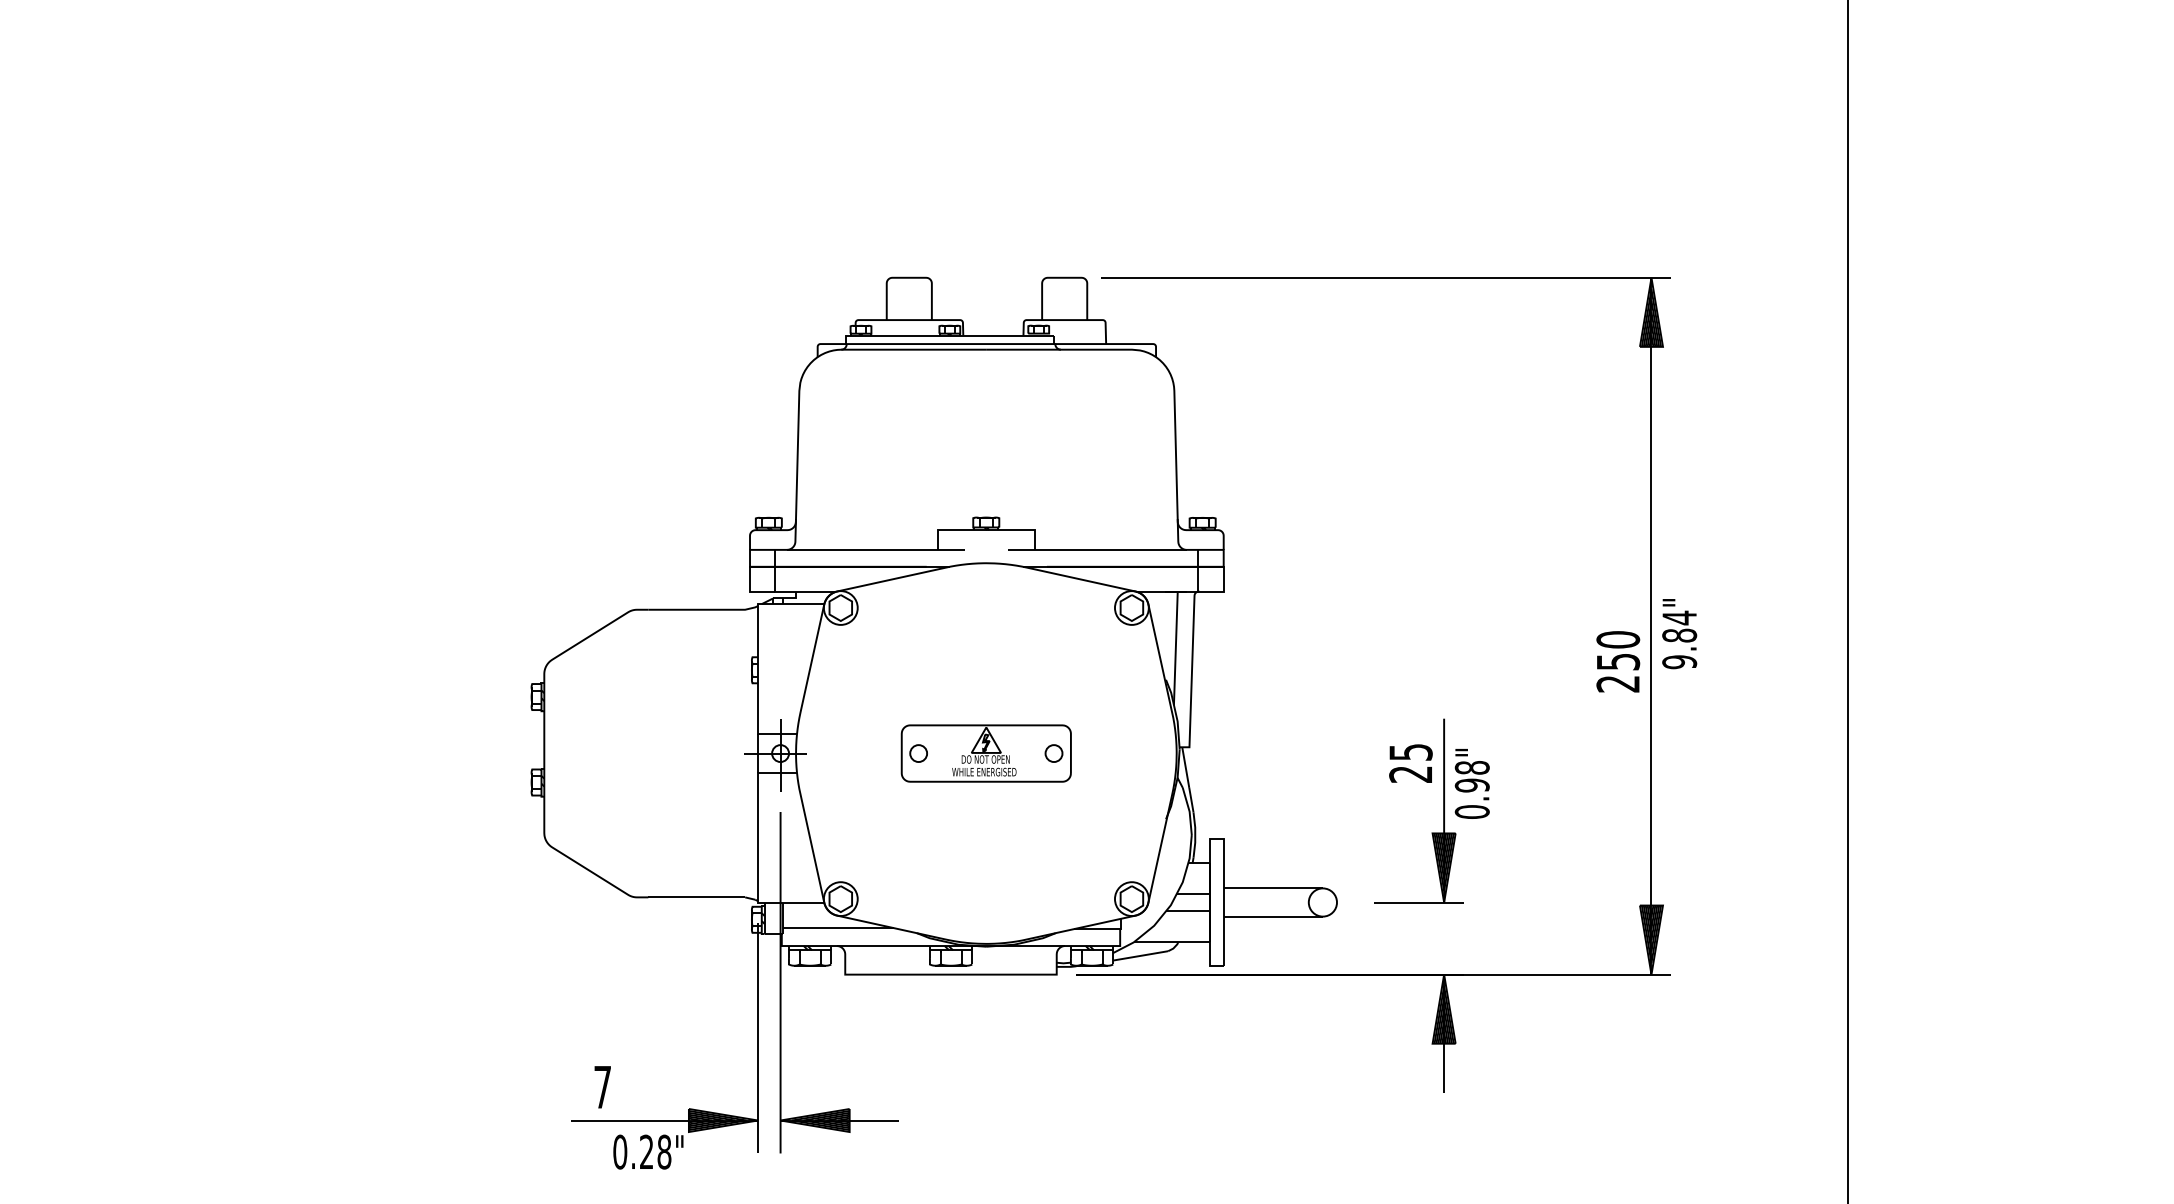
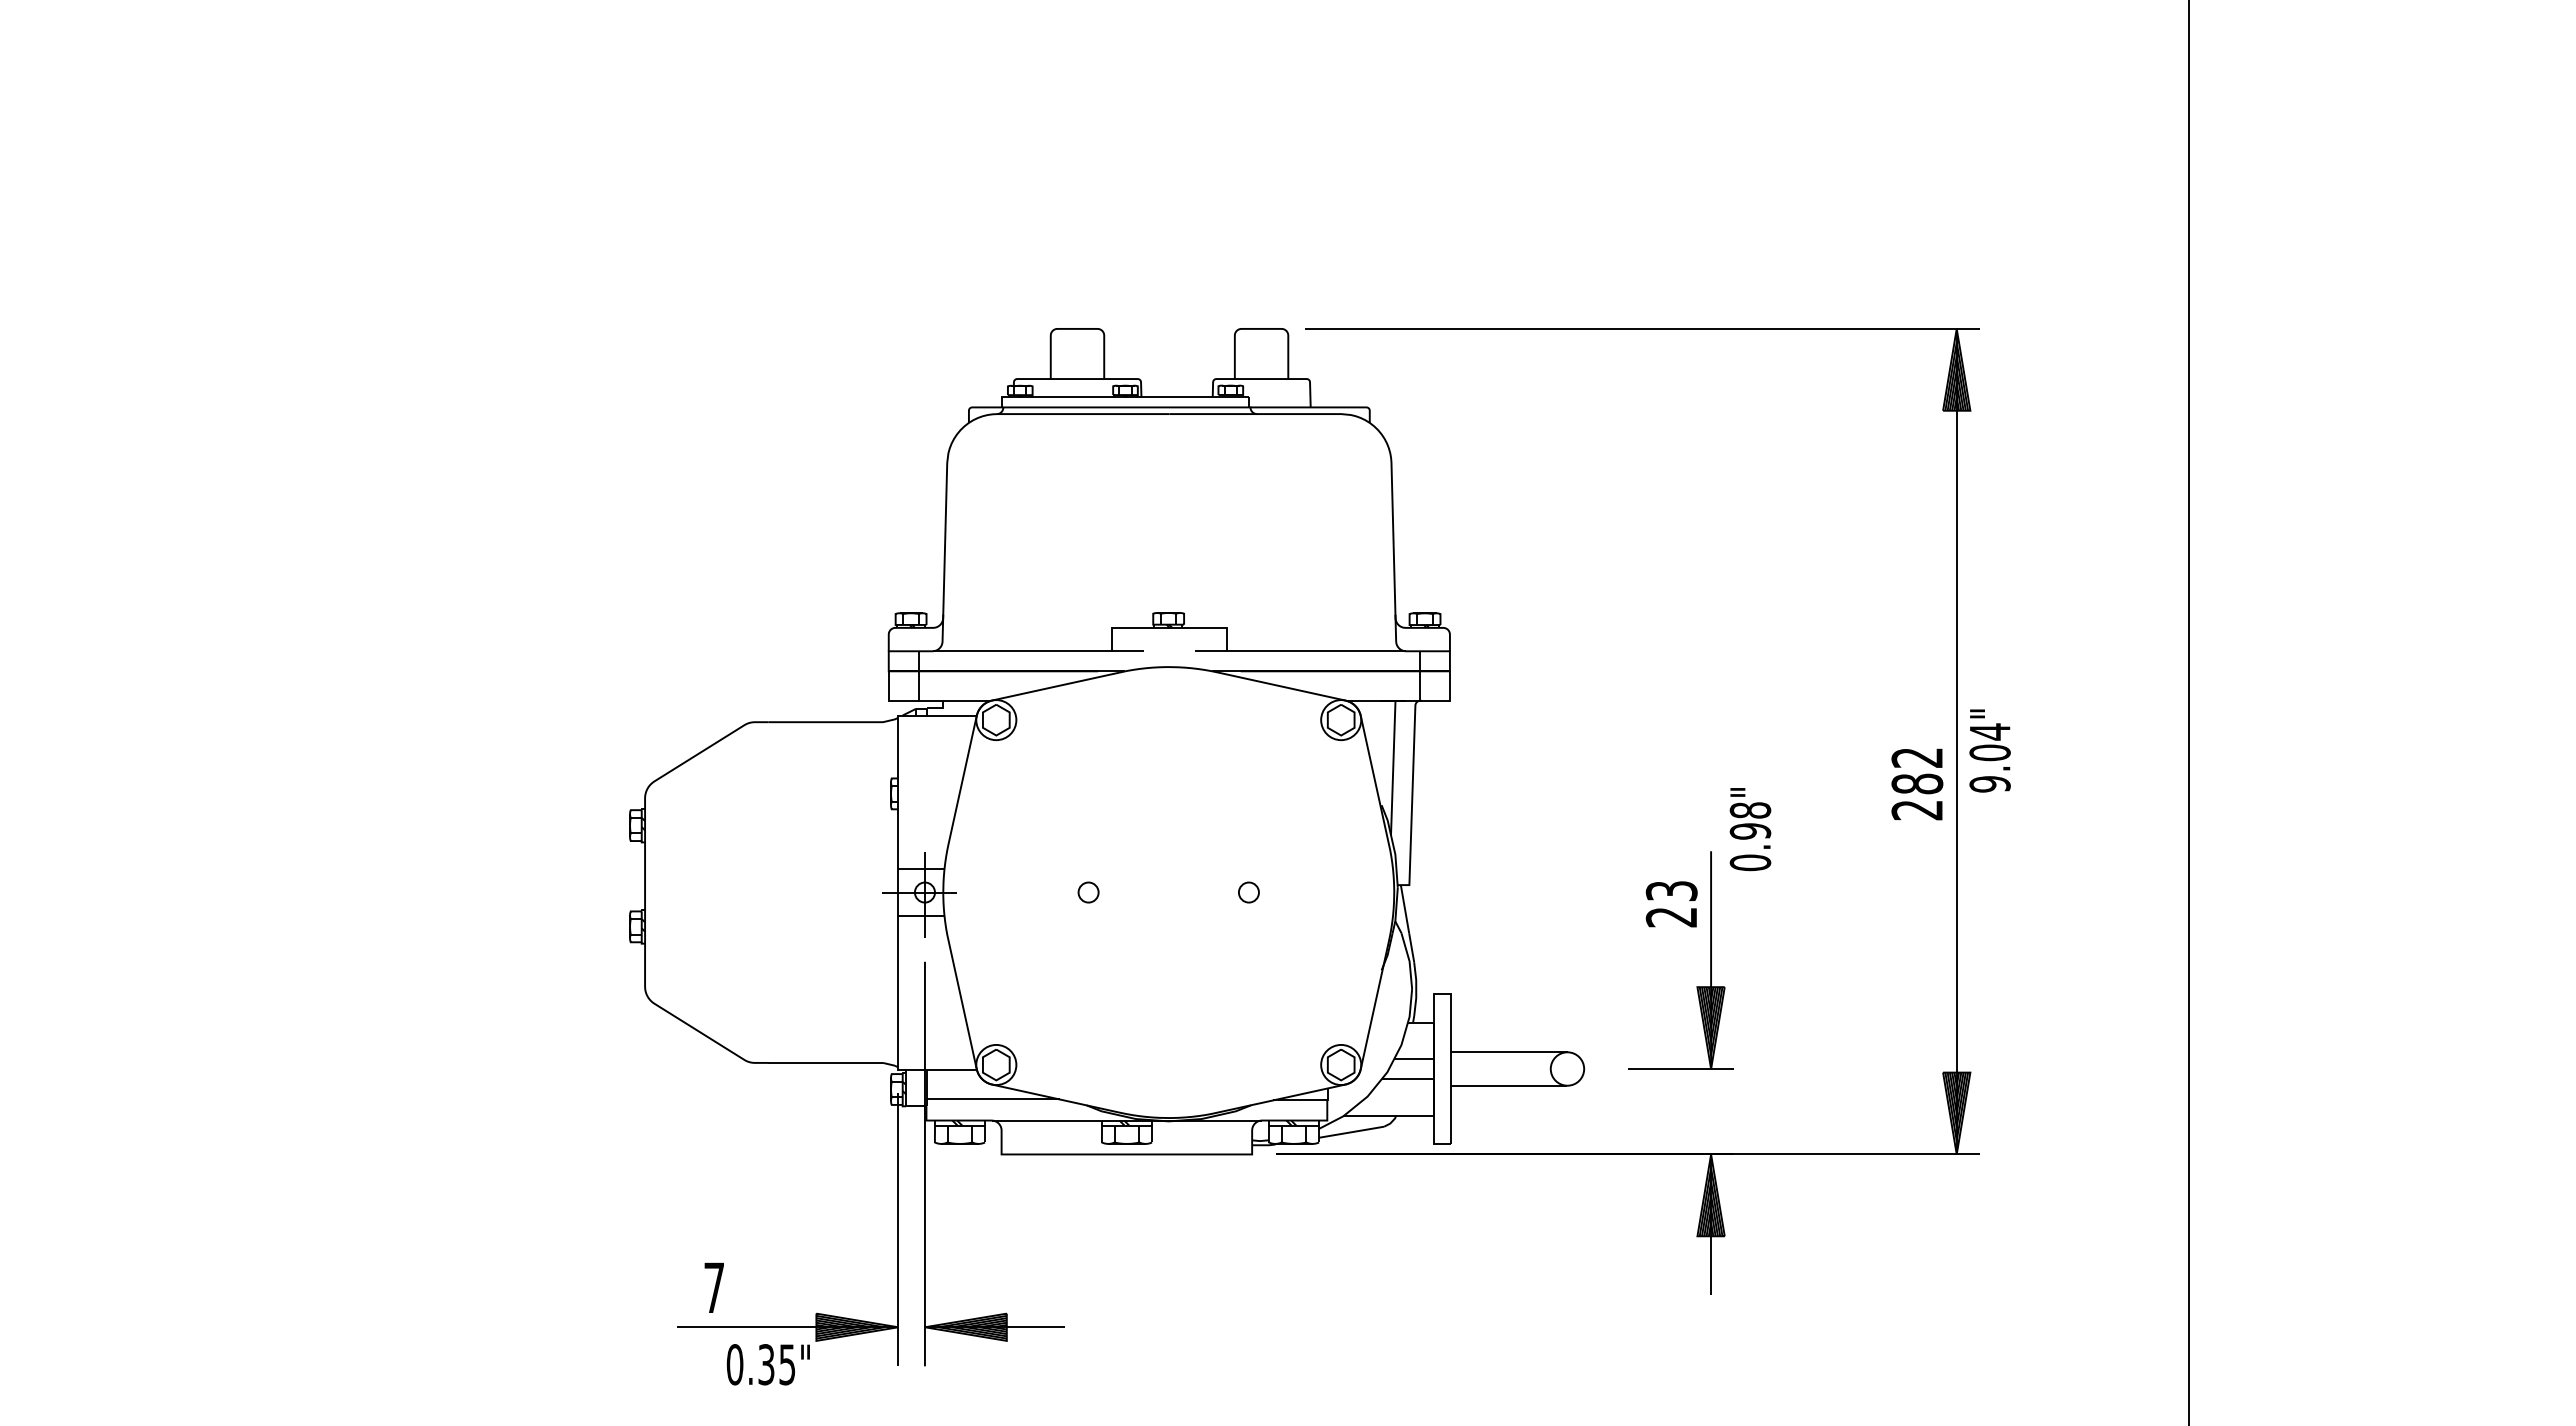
text: (1679, 635) -> (1989, 752), 9.84" -> 9.04"
text: (1618, 650) -> (1917, 770), 250 -> 282
text: (1410, 751) -> (1671, 890), 25 -> 23
part: (986, 753) -> (1168, 892), removed
text: (1472, 783) -> (1750, 829), moved
text: (655, 1151) -> (776, 1364), 0.28" -> 0.35"

